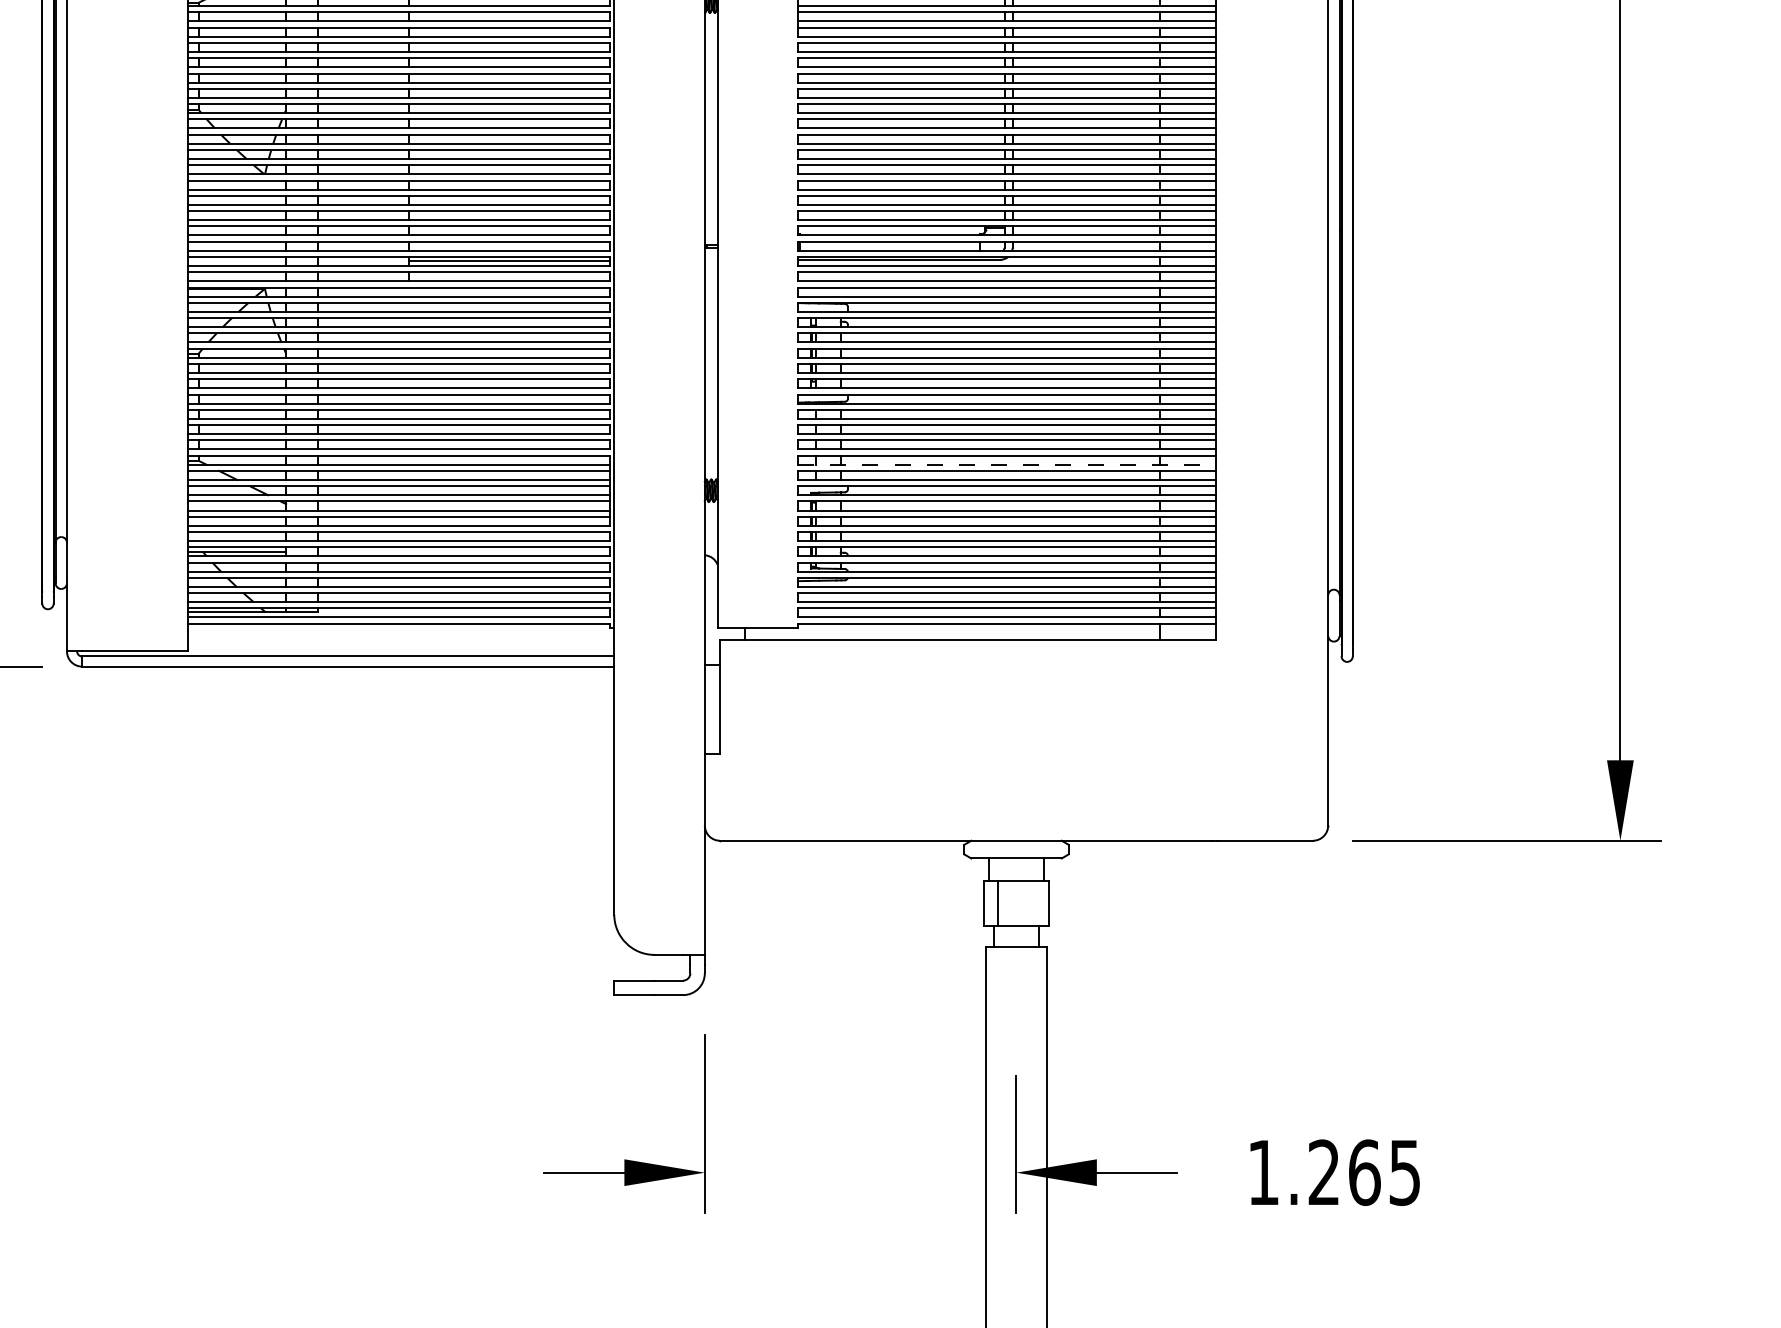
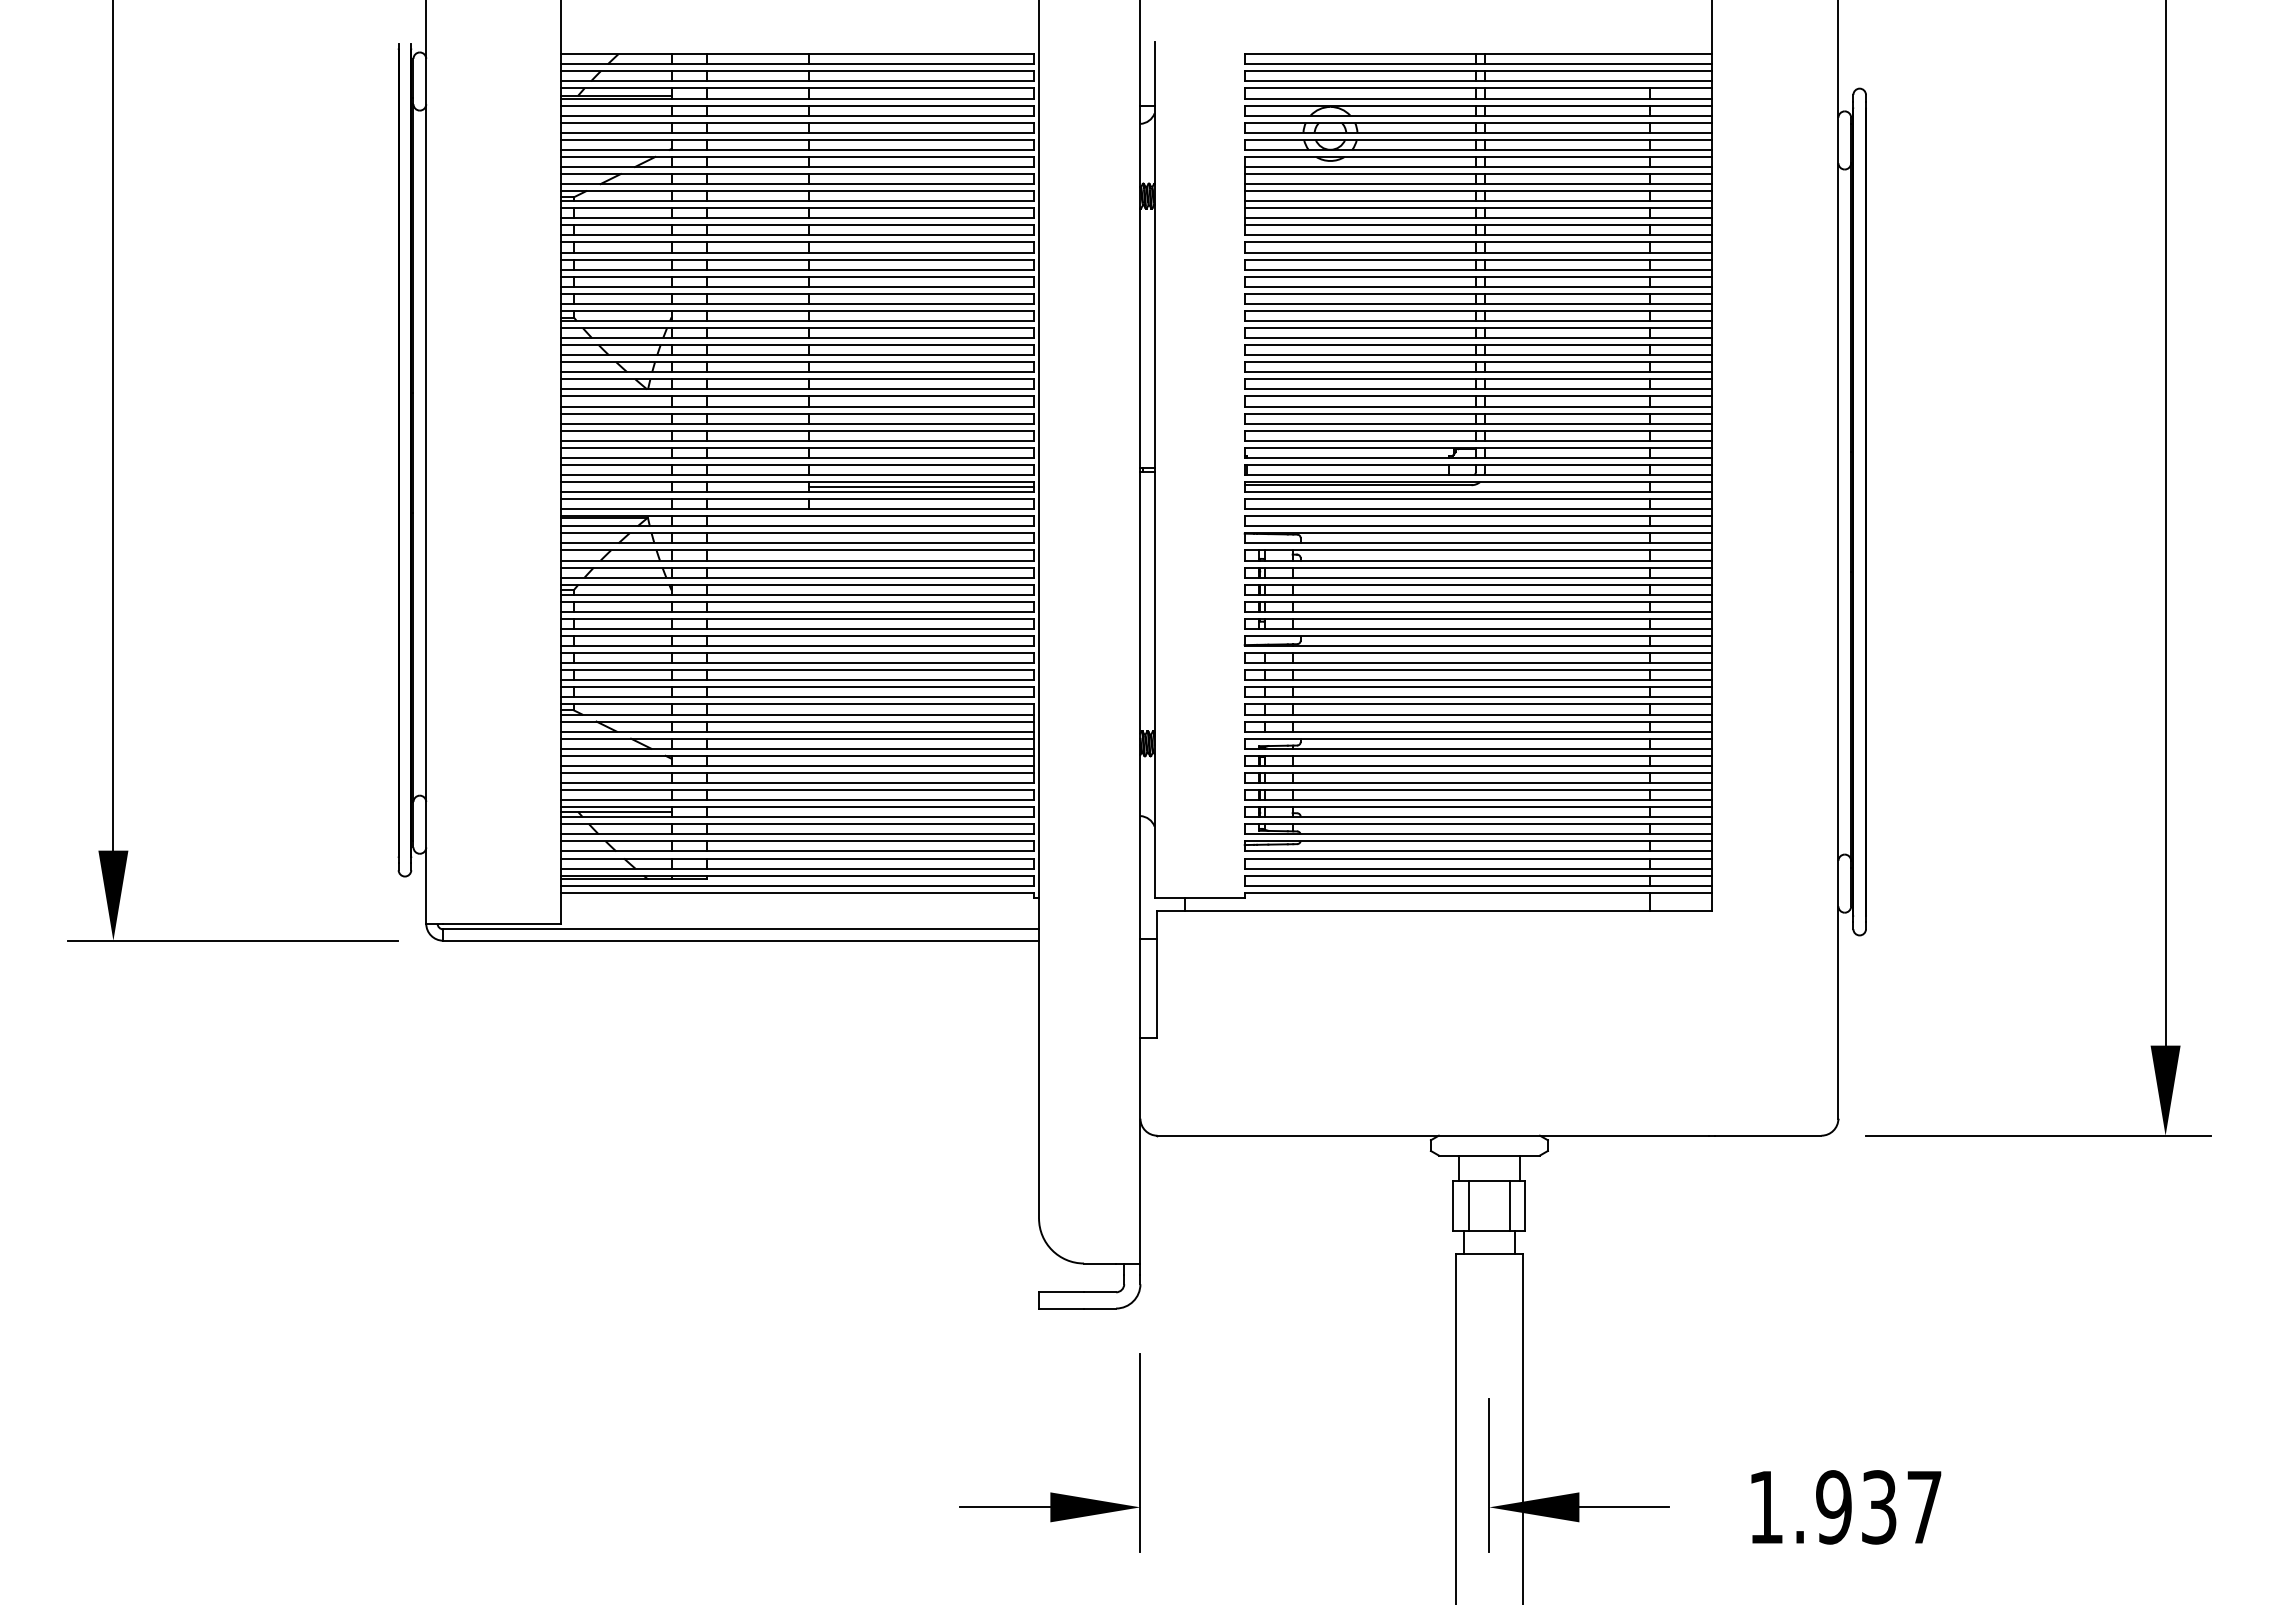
line: (1006, 464) -> (1478, 714), dashed -> solid
line: (1035, 903) -> (1510, 1205), added
text: (1363, 1172) -> (1878, 1507), 1.265 -> 1.937

